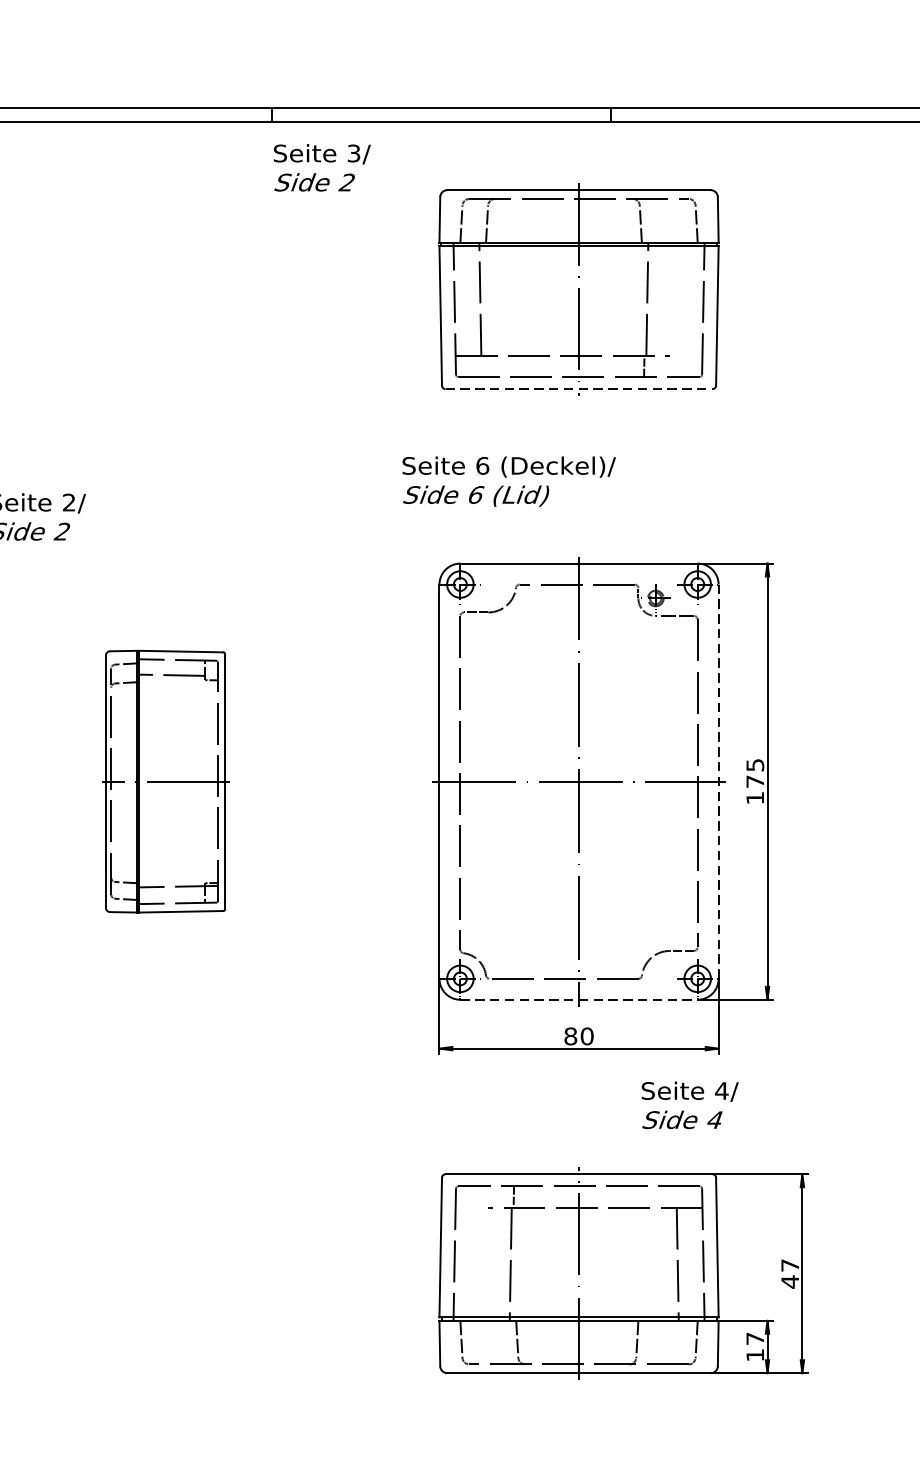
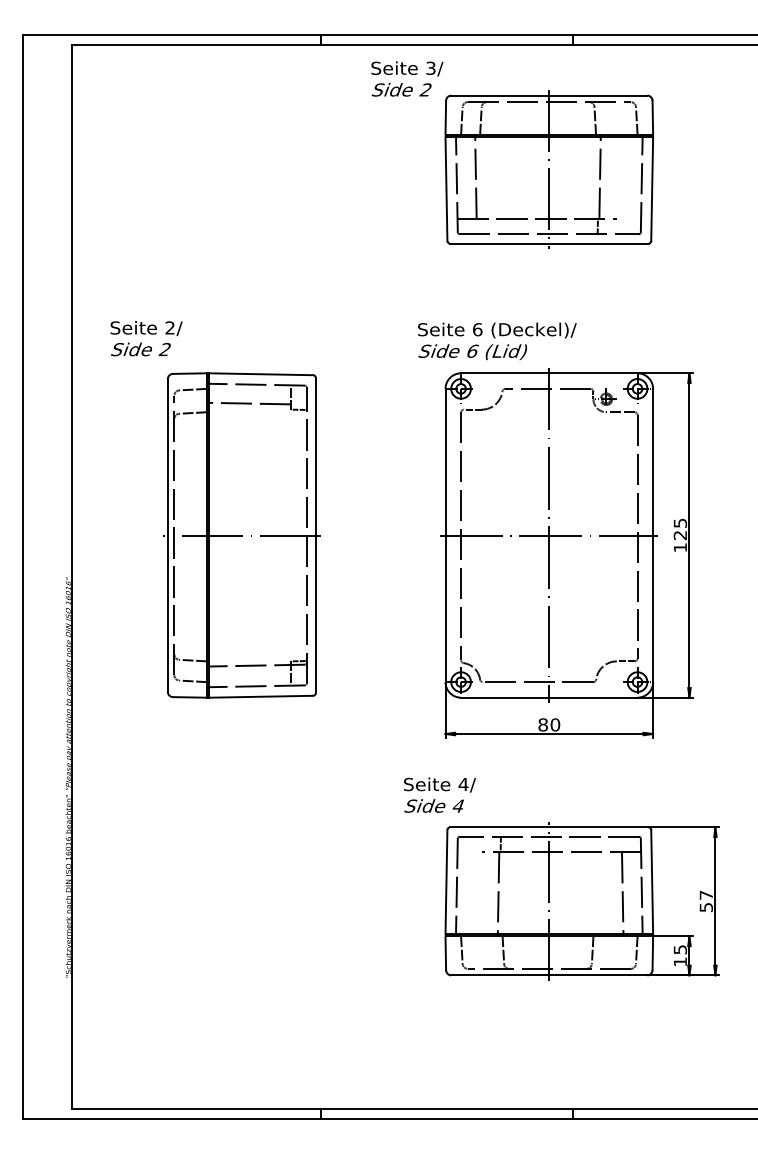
text: (322, 167) -> (407, 78), moved
line: (579, 389) -> (549, 243), dashed -> solid
text: (509, 481) -> (497, 341), moved
part: (165, 781) -> (241, 535), size x1.67
line: (719, 781) -> (653, 535), dashed -> solid
text: (754, 781) -> (679, 535), 175 -> 125
line: (579, 999) -> (549, 697), dashed -> solid
text: (689, 1104) -> (439, 794), moved
text: (789, 1281) -> (705, 907), 47 -> 57
text: (755, 1338) -> (680, 949), 17 -> 15

